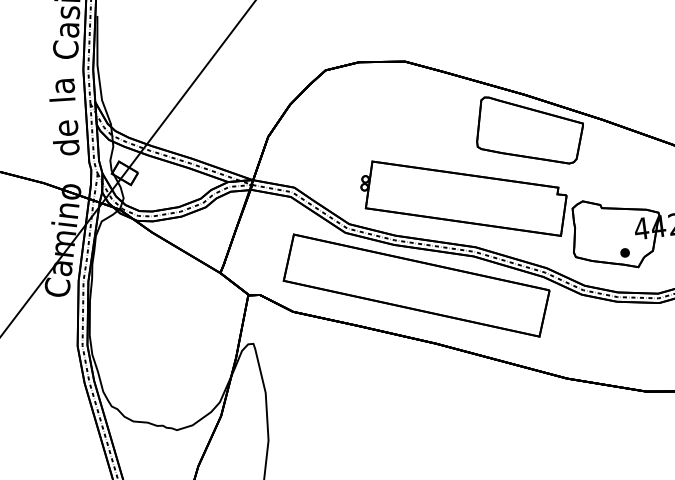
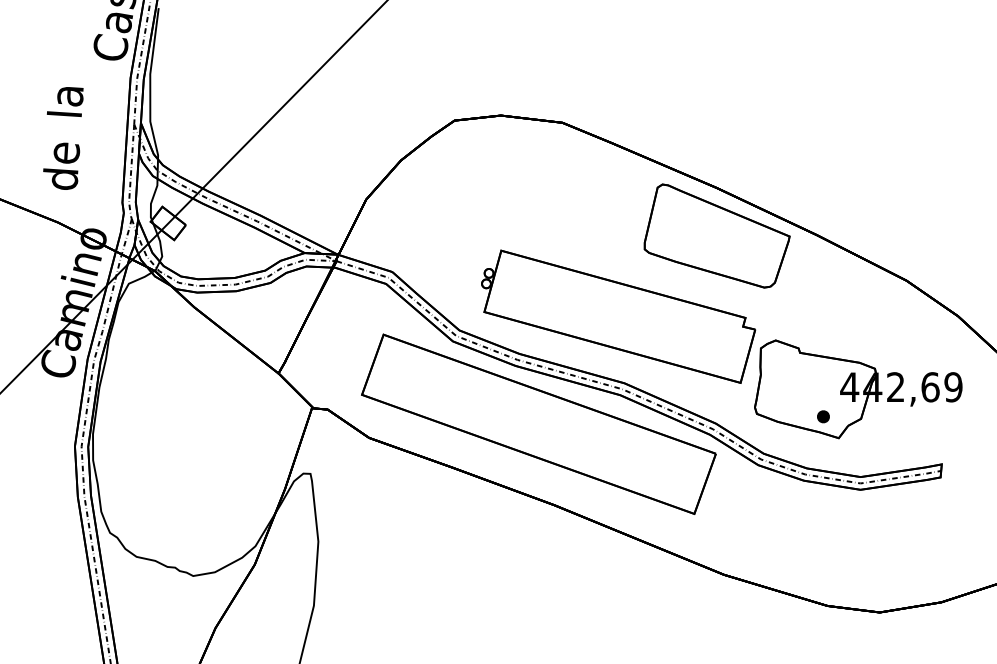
text: (61, 90) -> (64, 101), moved
text: (65, 137) -> (61, 165), moved

